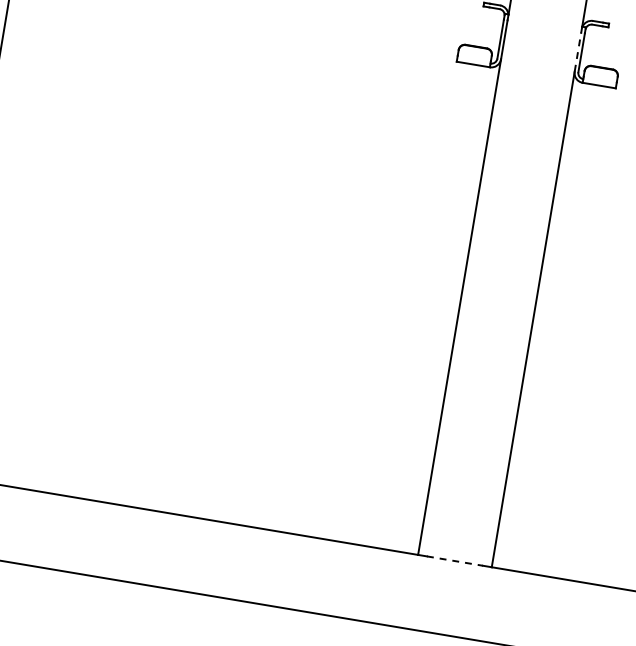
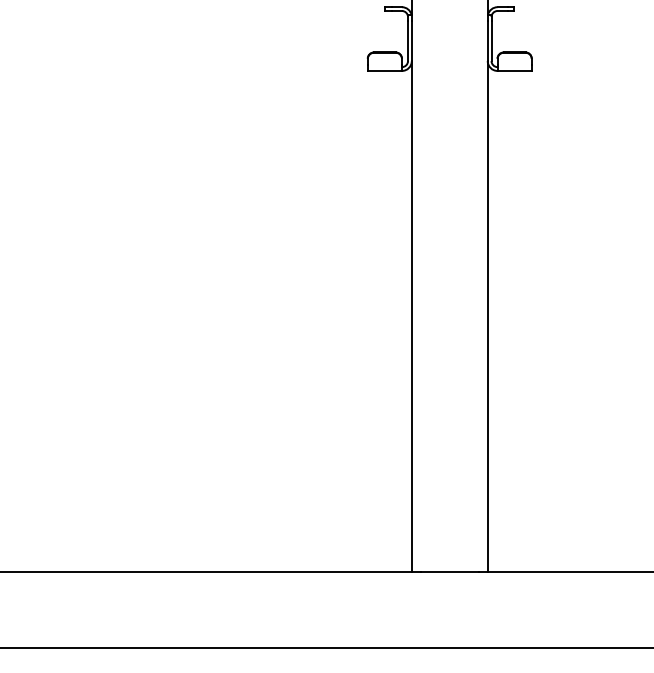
line: (577, 51) -> (487, 40), dashed -> solid
line: (454, 560) -> (449, 571), dashed -> solid

